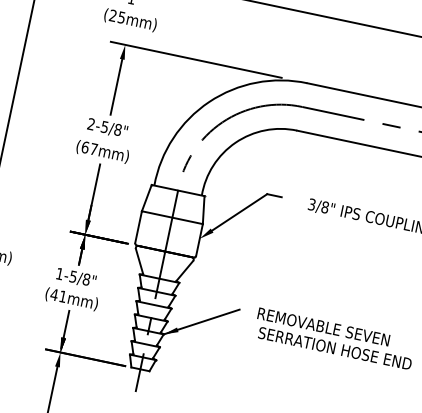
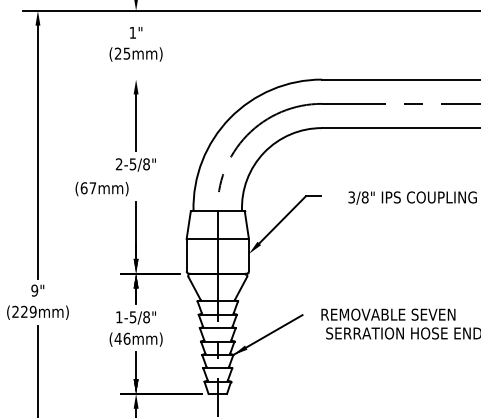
line: (196, 59) -> (208, 79), removed
text: (102, 152) -> (101, 189), moved
text: (62, 296) -> (126, 338), (41mm) -> (46mm)

